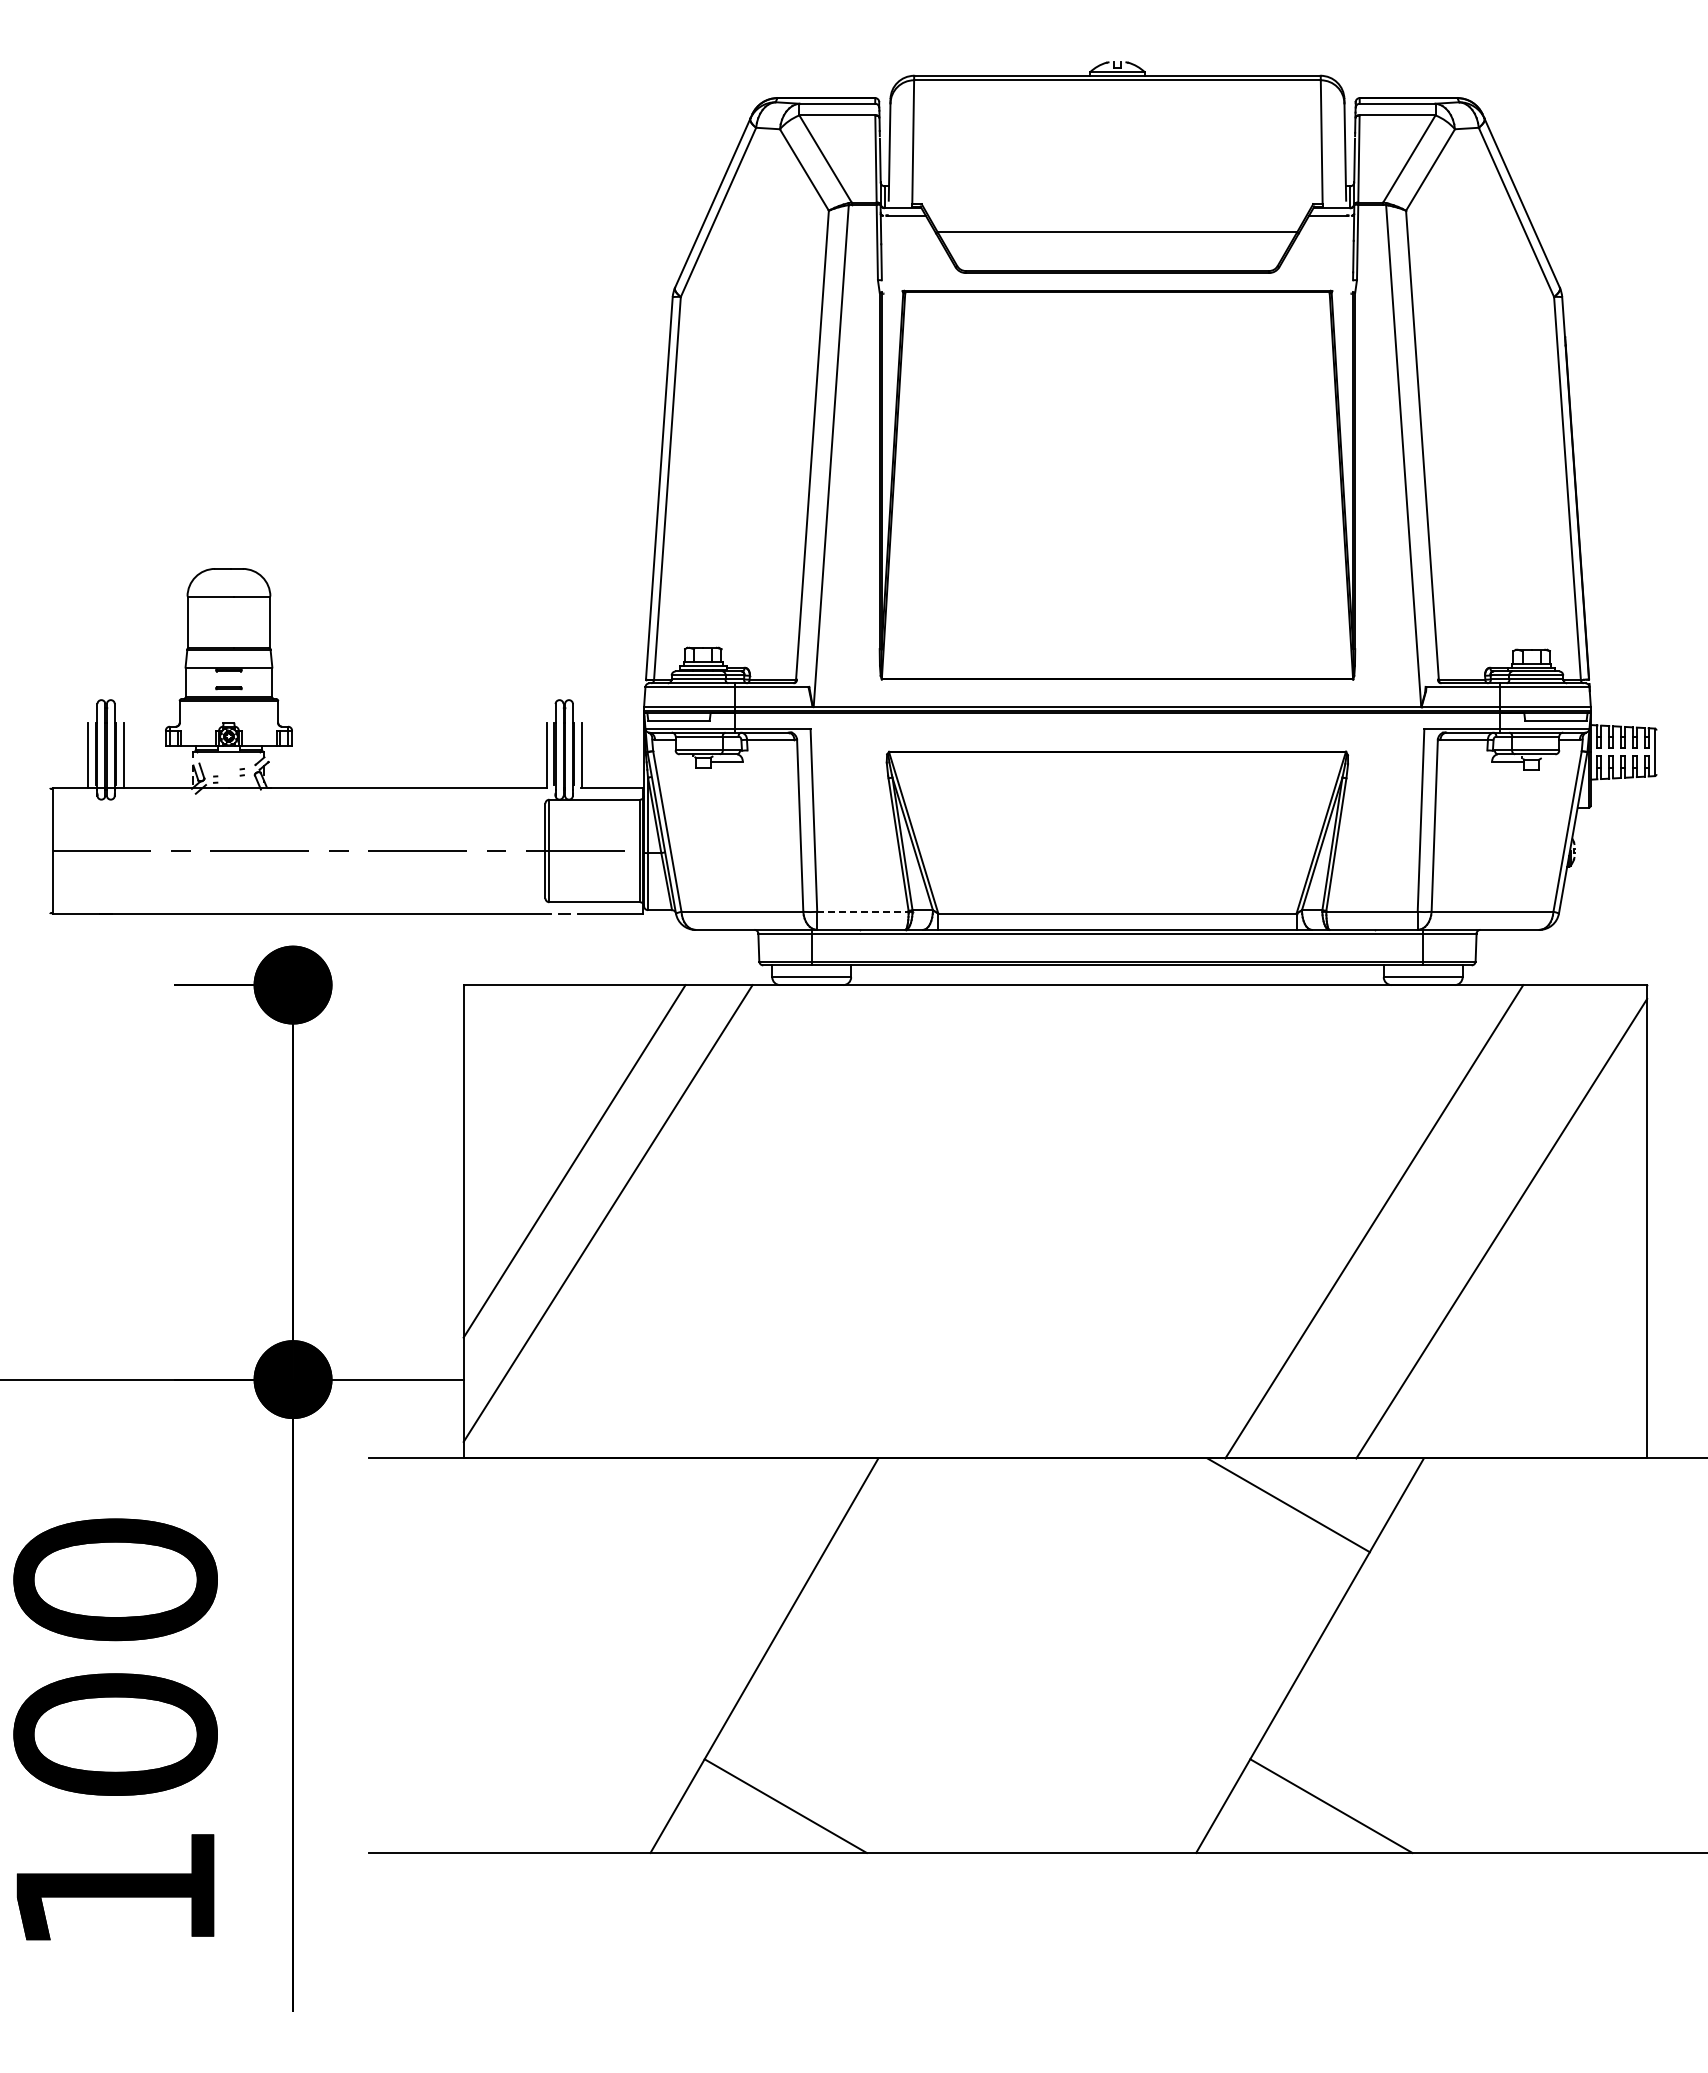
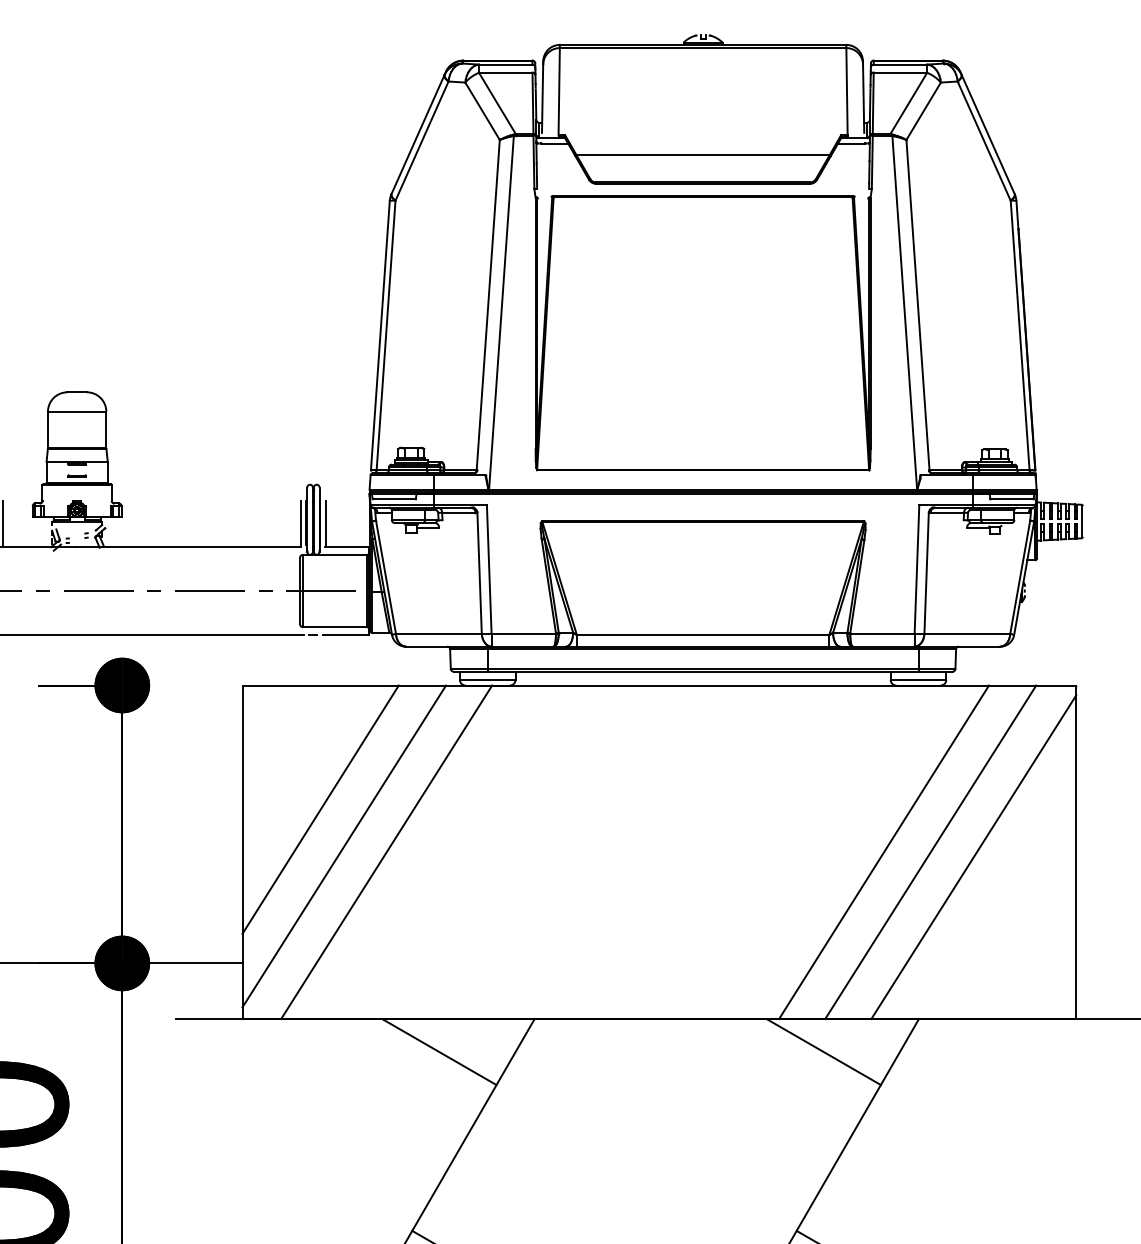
line: (862, 911) -> (523, 633), dashed -> solid
line: (668, 1221) -> (386, 852), added
line: (1440, 1221) -> (930, 852), added
line: (742, 1505) -> (438, 1052), added

